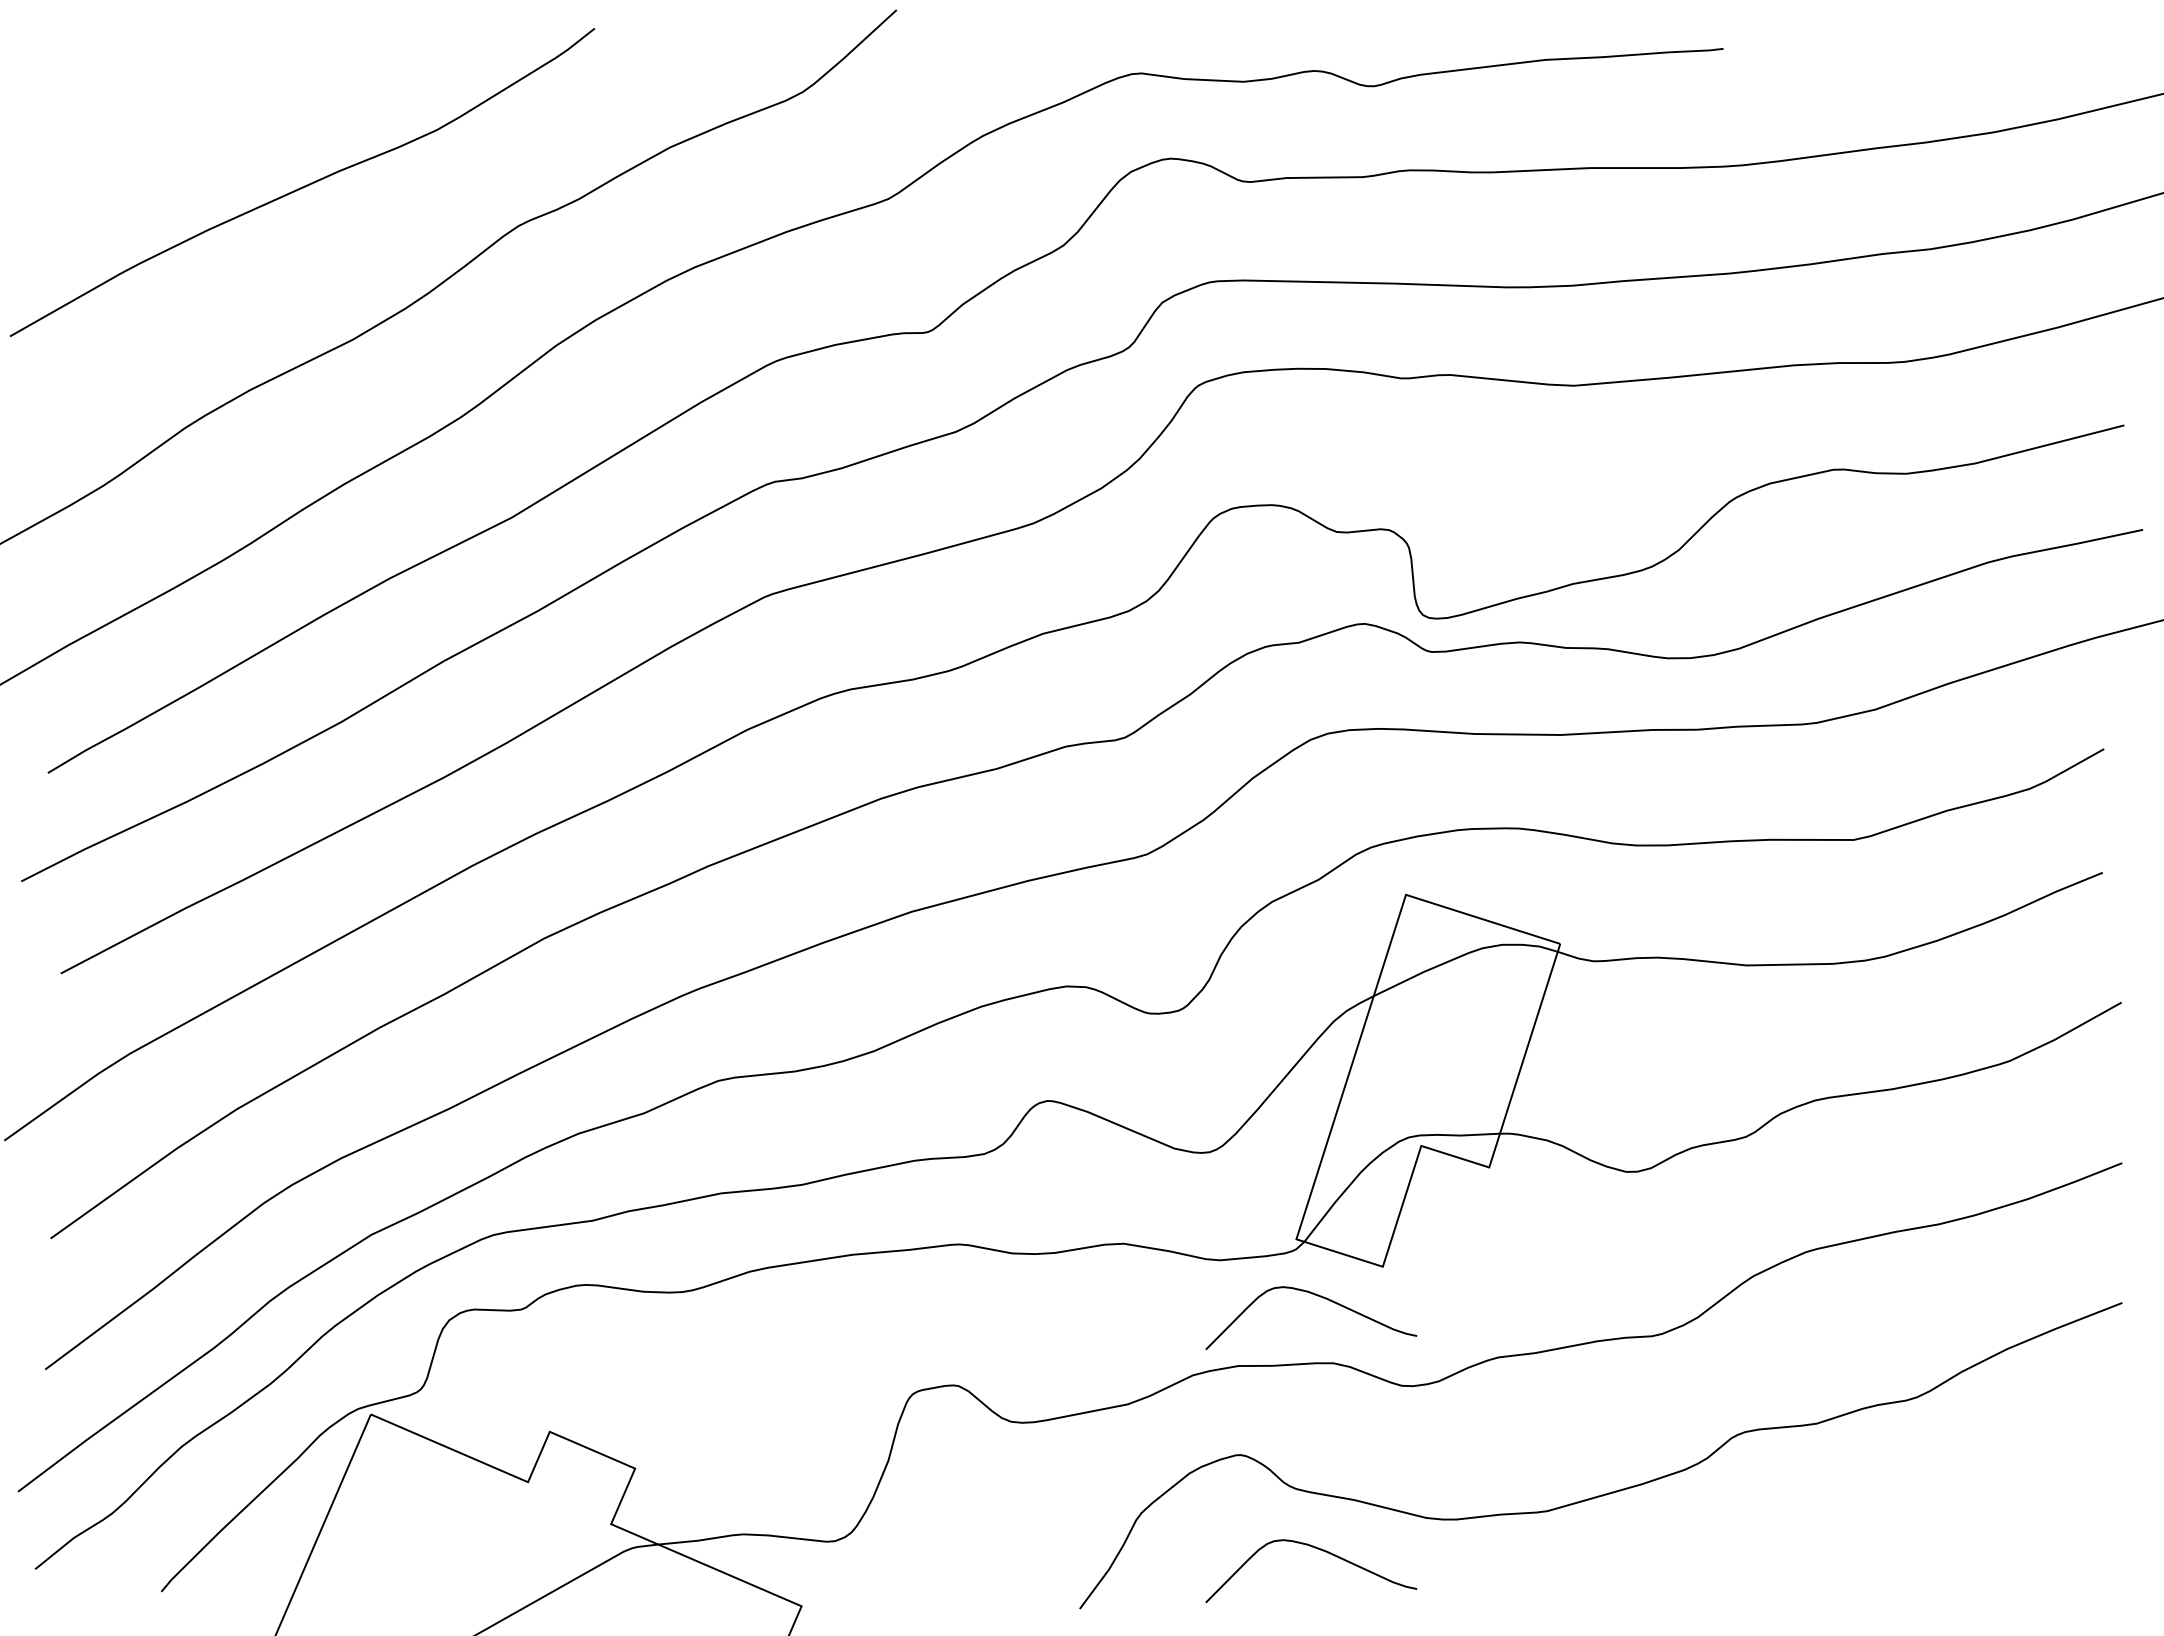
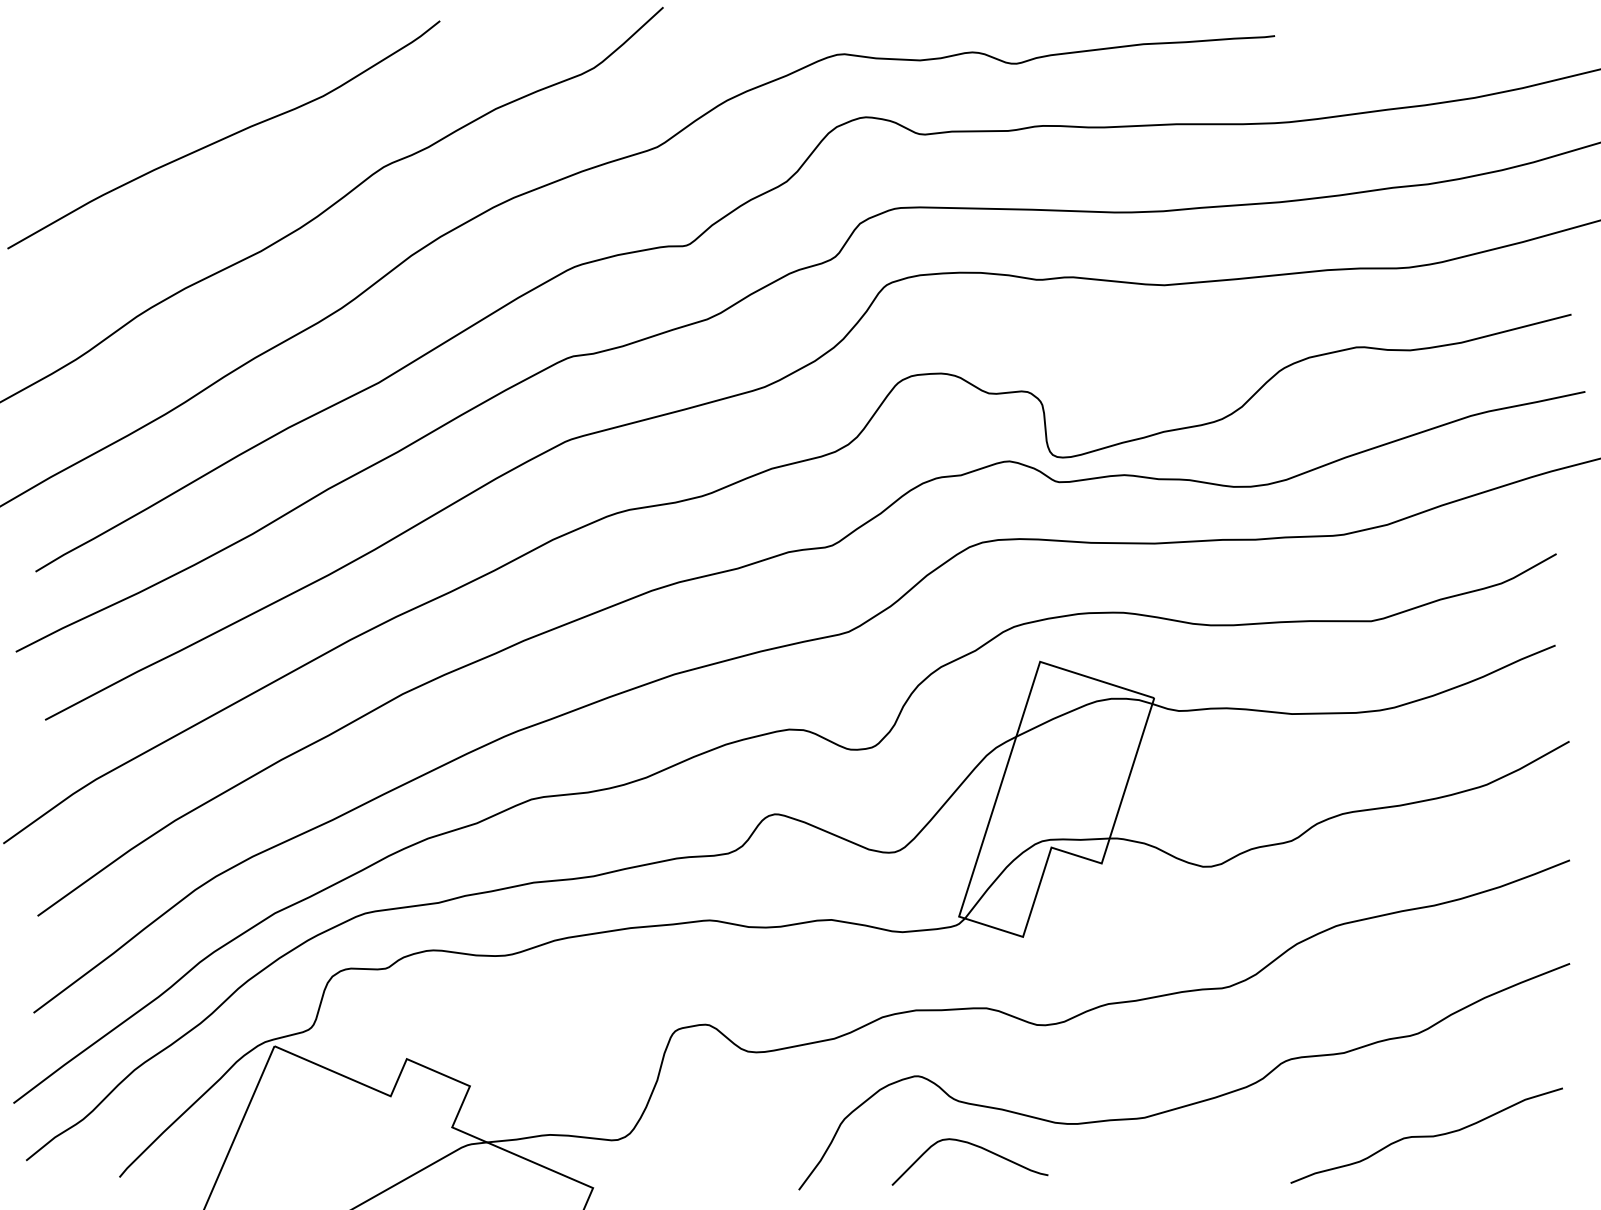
curve: (1317, 1296) -> (974, 958), removed
curve: (1928, 1535) -> (1426, 1135), added

